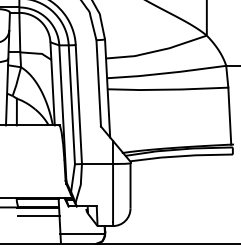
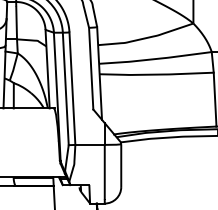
line: (38, 216) -> (34, 194), removed

